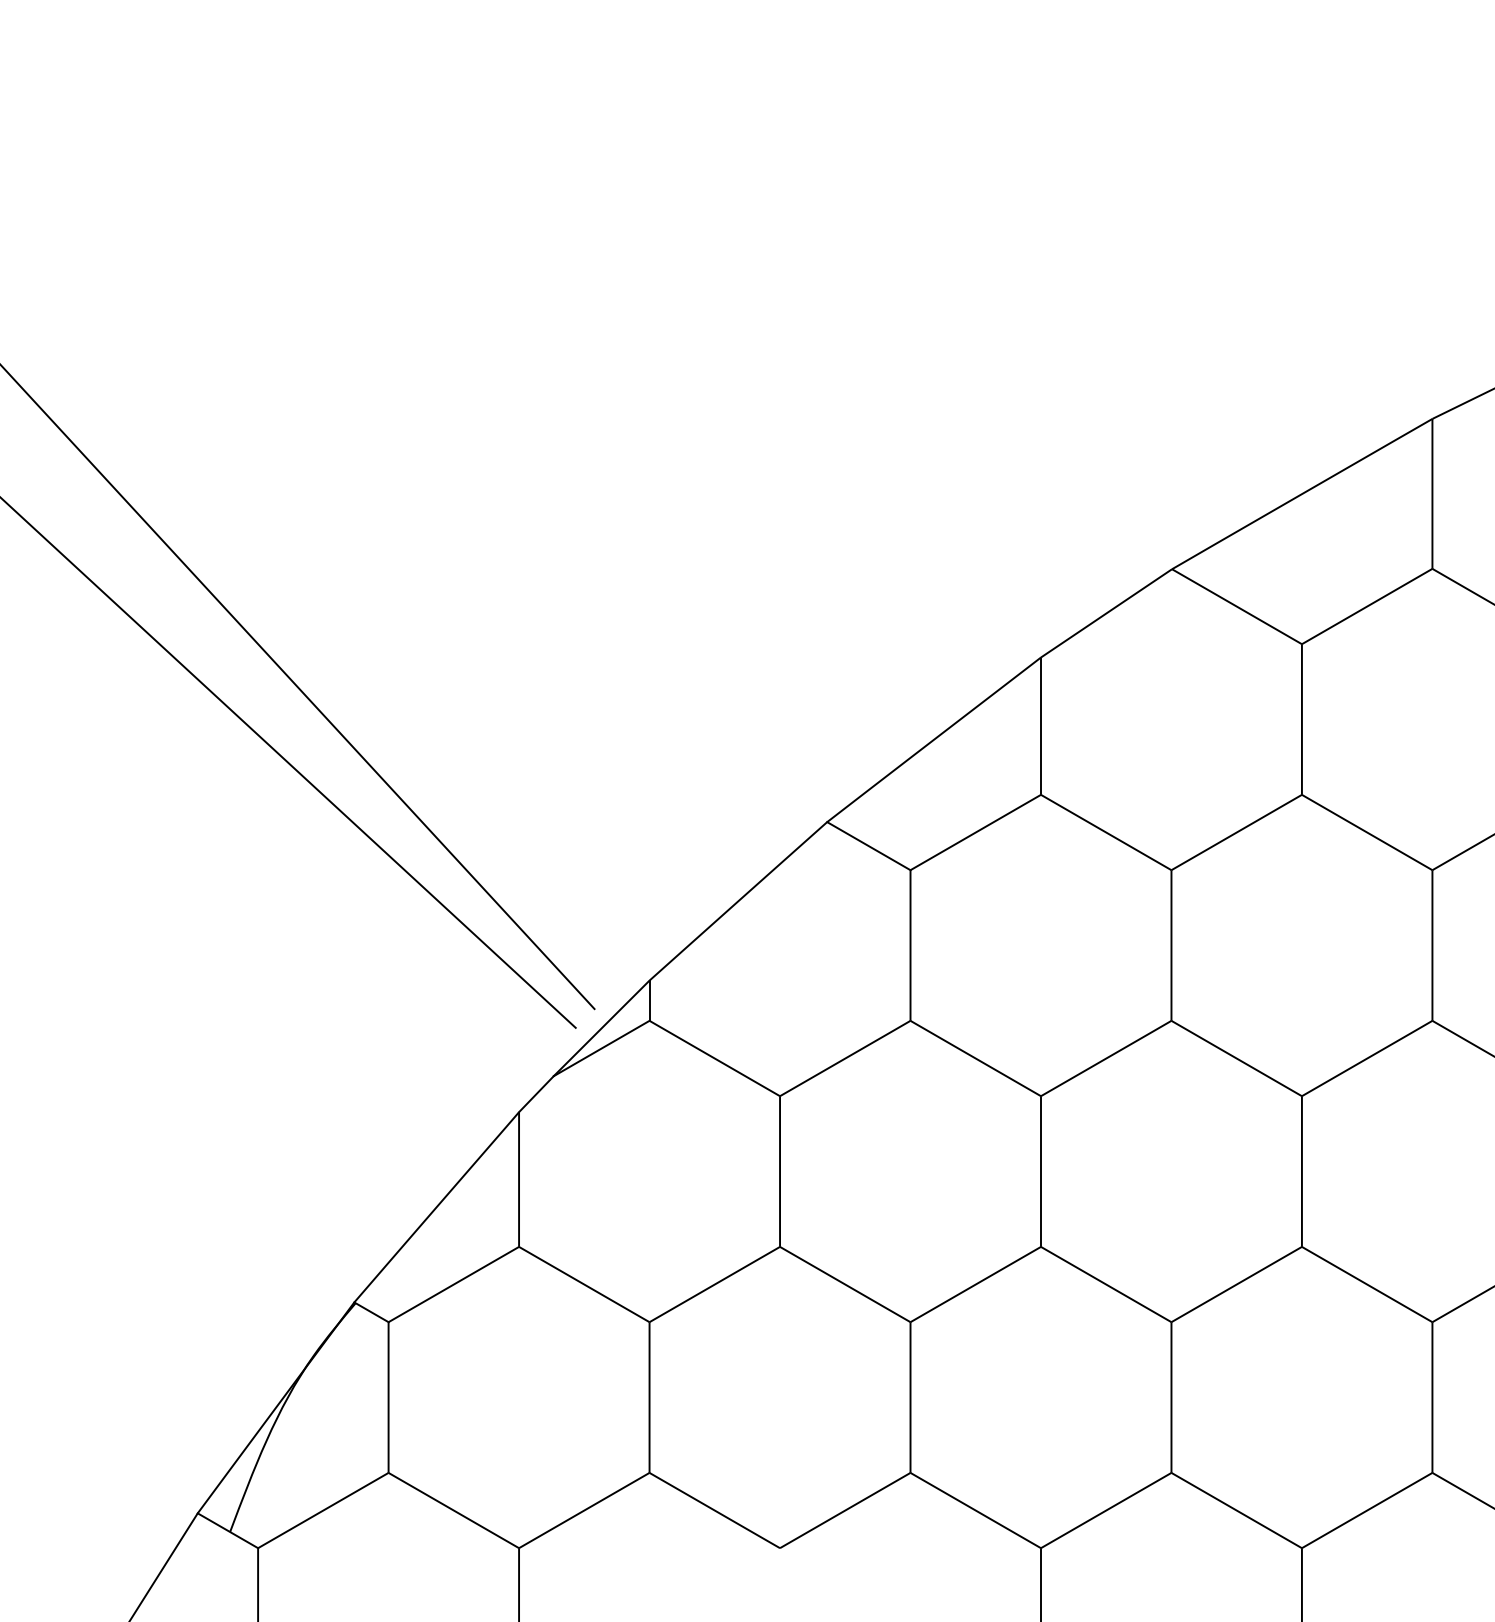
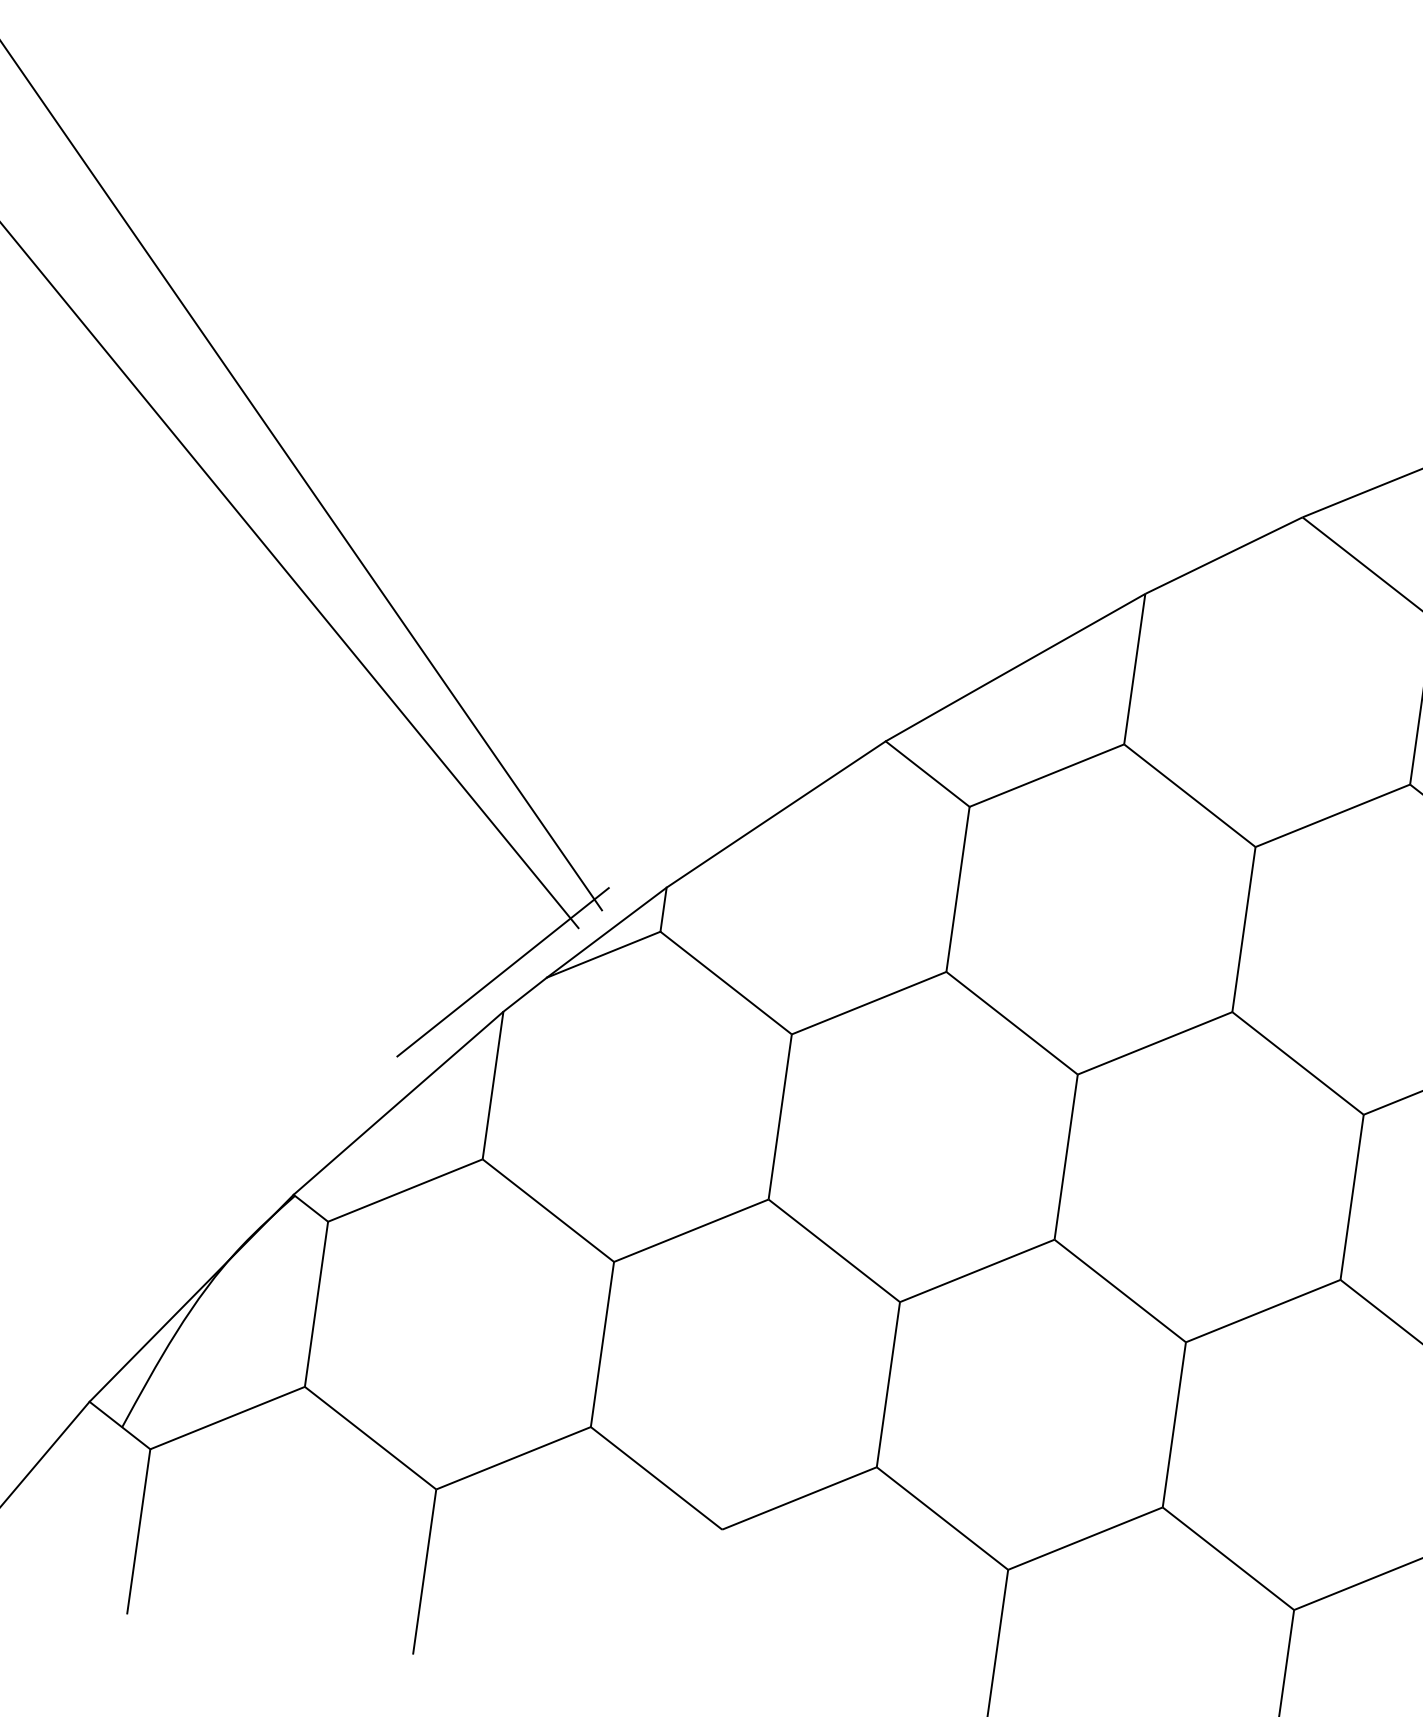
line: (513, 1076) -> (502, 971), added

